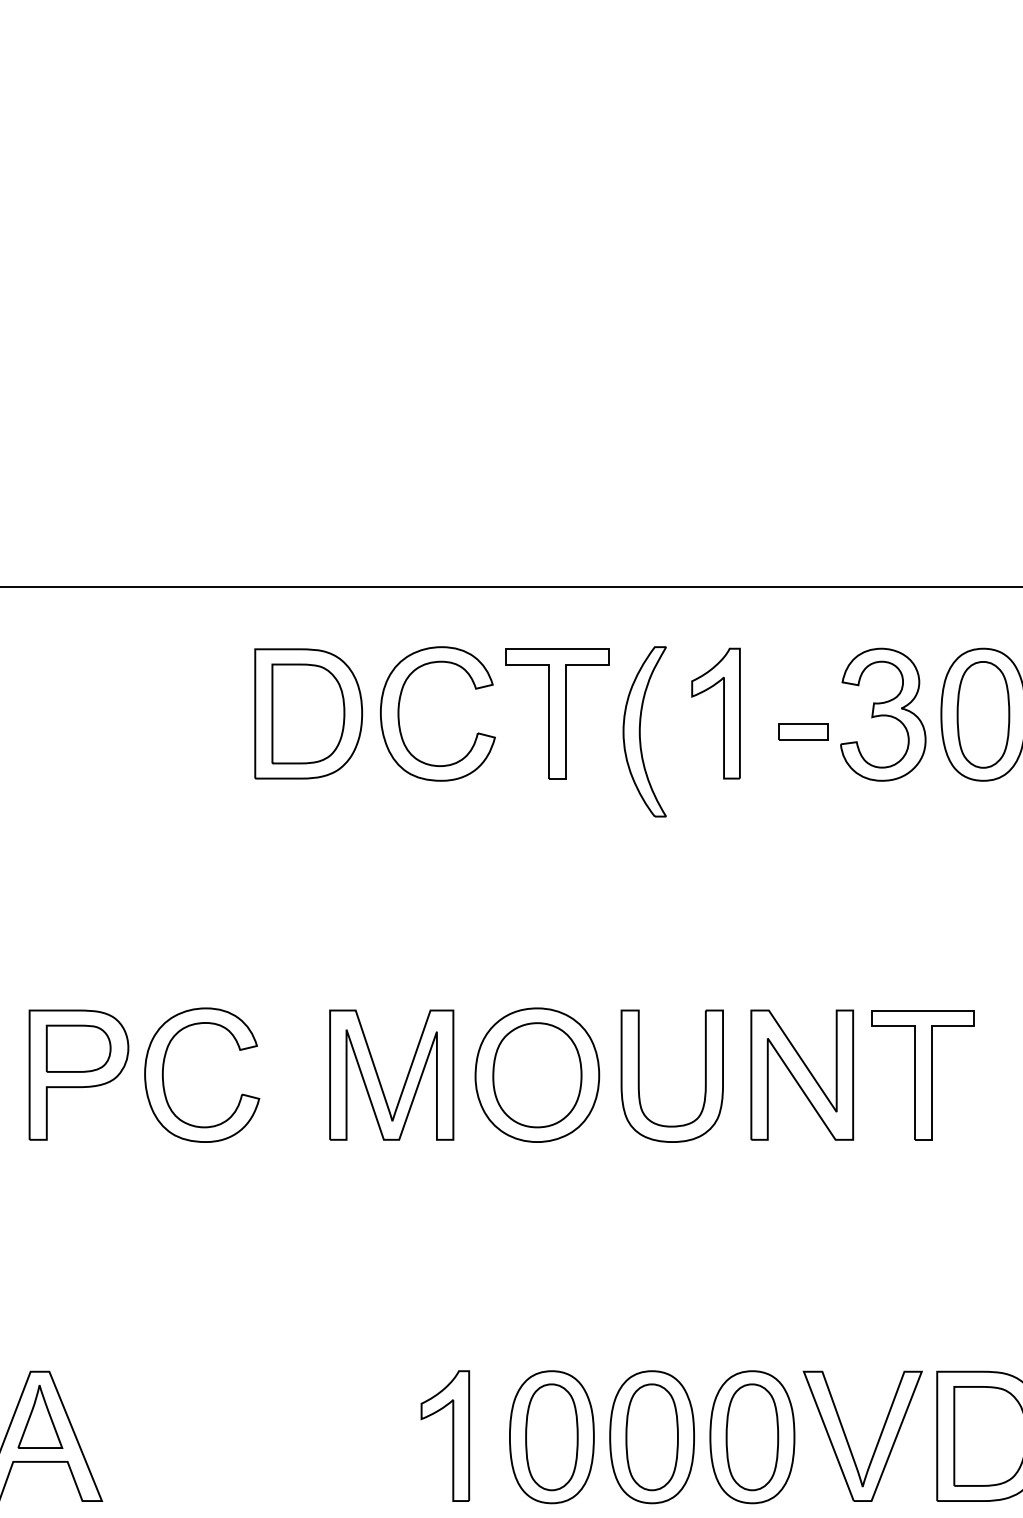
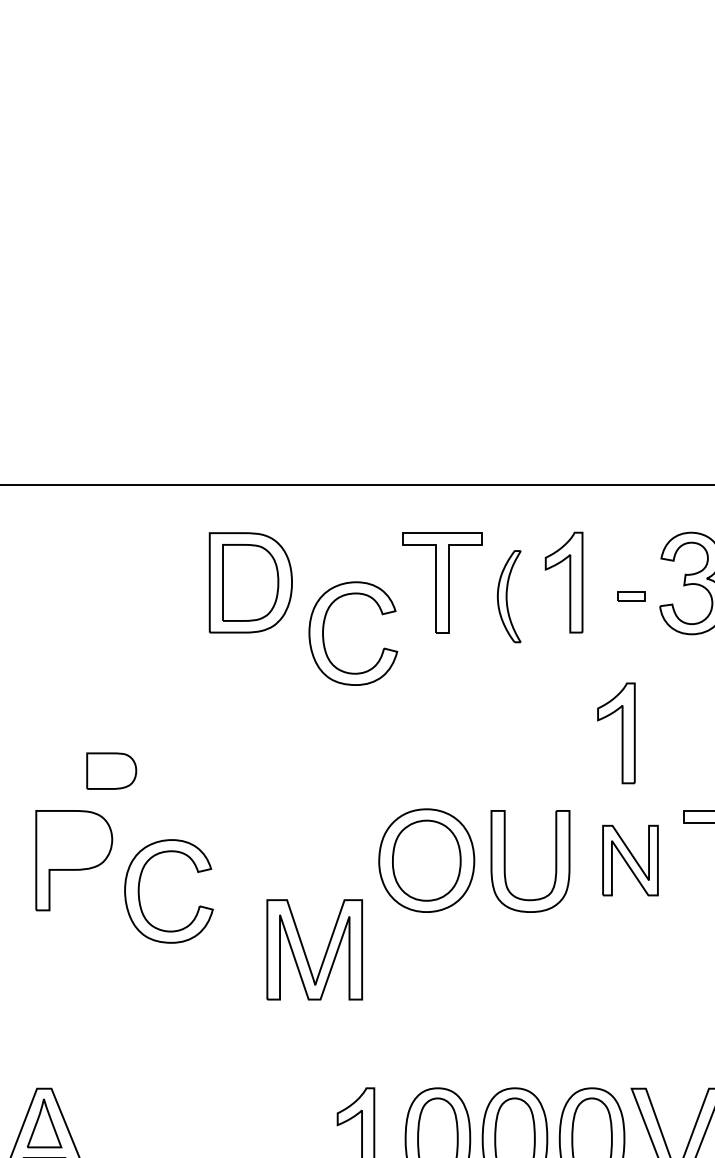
part: (399, 713) -> (323, 633), moved
part: (644, 731) -> (509, 596), size x0.7
part: (803, 731) -> (631, 596), size x0.7
part: (791, 909) -> (622, 733), added
part: (78, 1048) -> (111, 770), moved
part: (164, 1066) -> (140, 884), moved
part: (802, 1074) -> (630, 860), size x0.7
part: (380, 1080) -> (306, 953), moved

